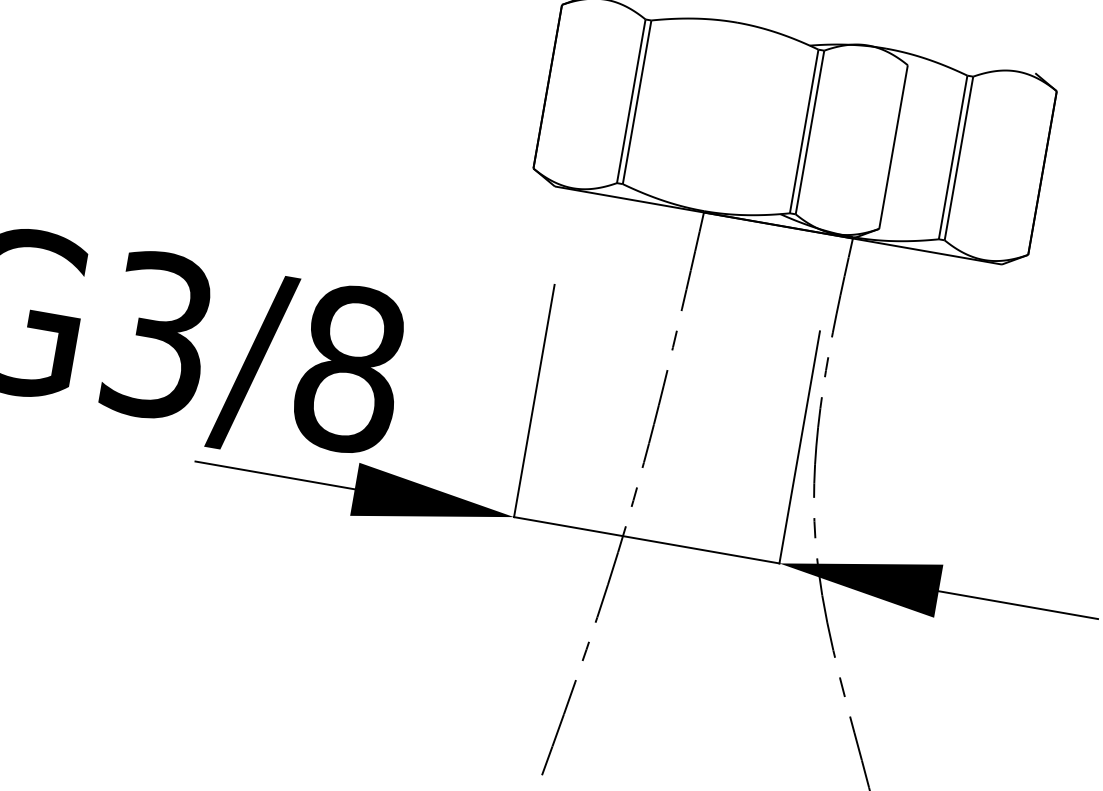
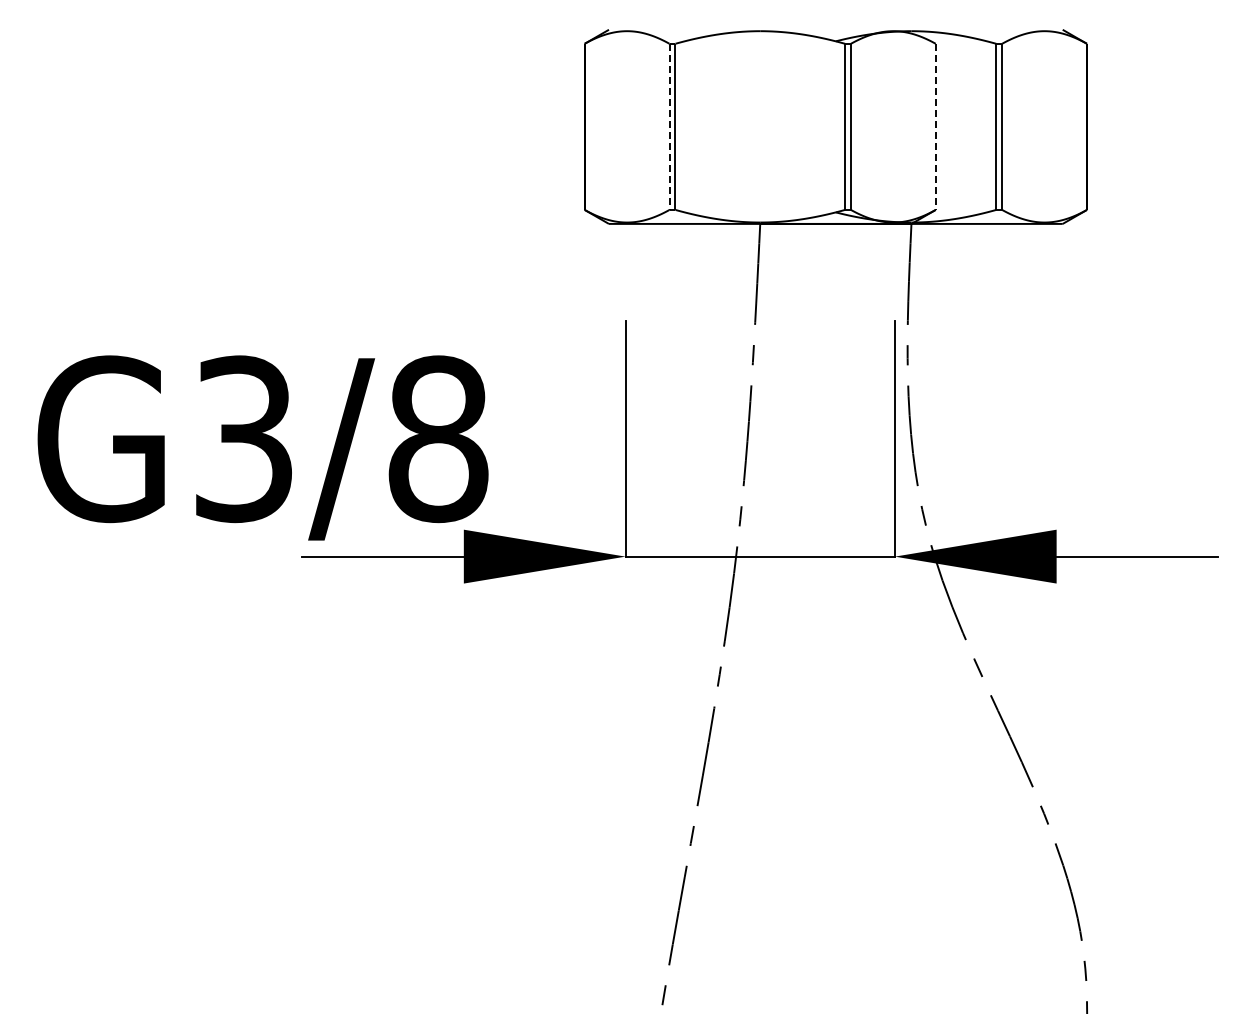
line: (631, 101) -> (669, 127), solid -> dashed
line: (893, 147) -> (935, 127), solid -> dashed

